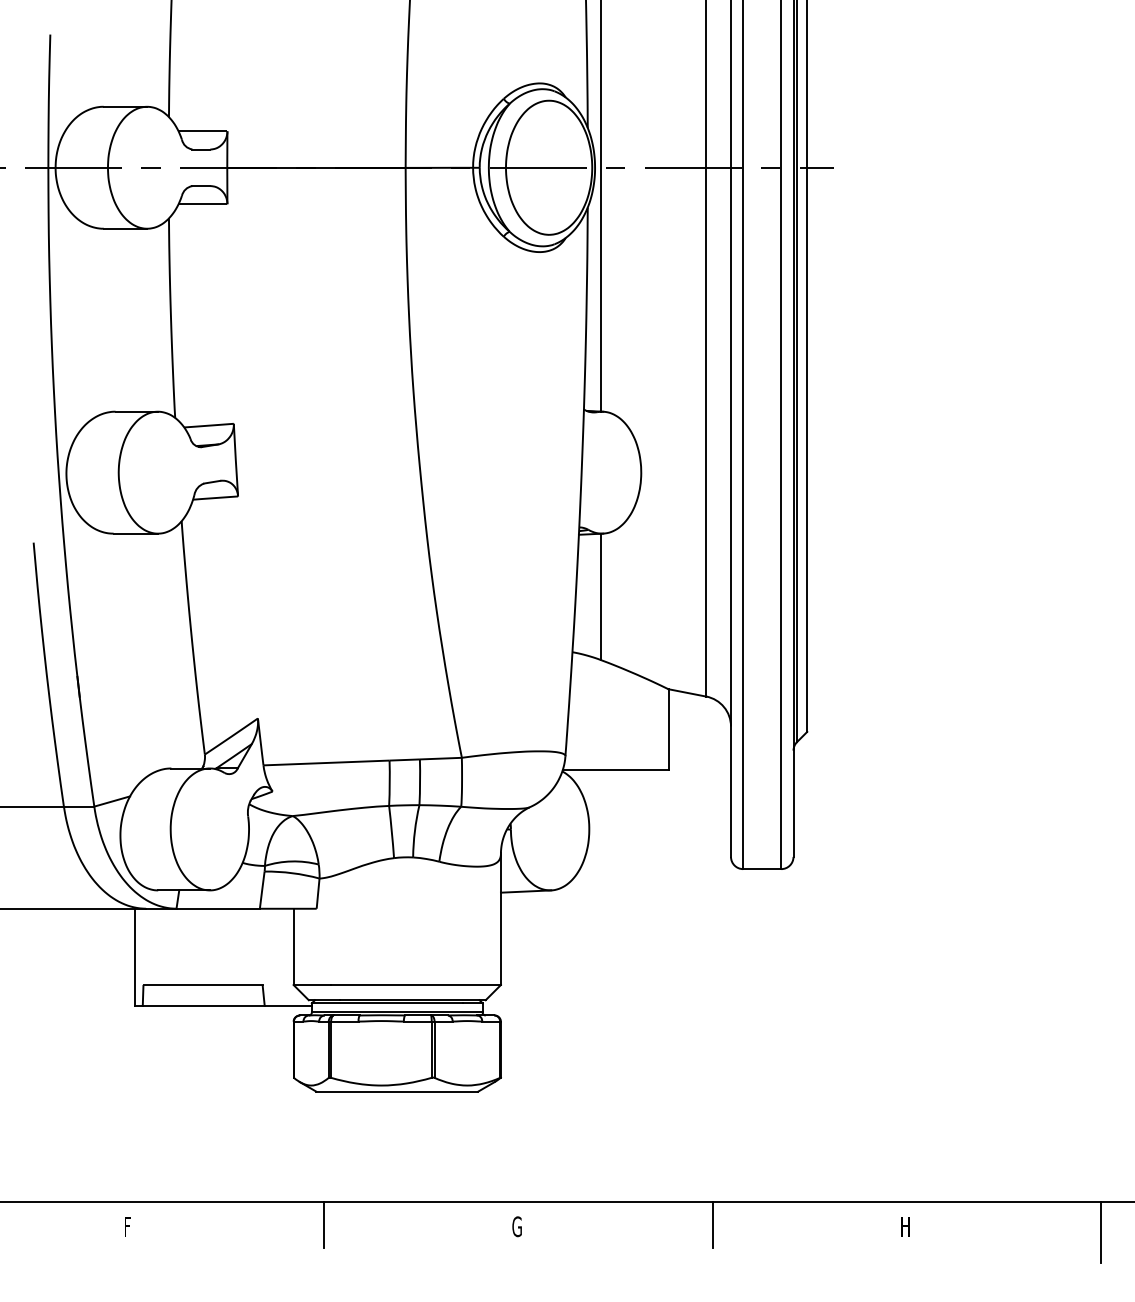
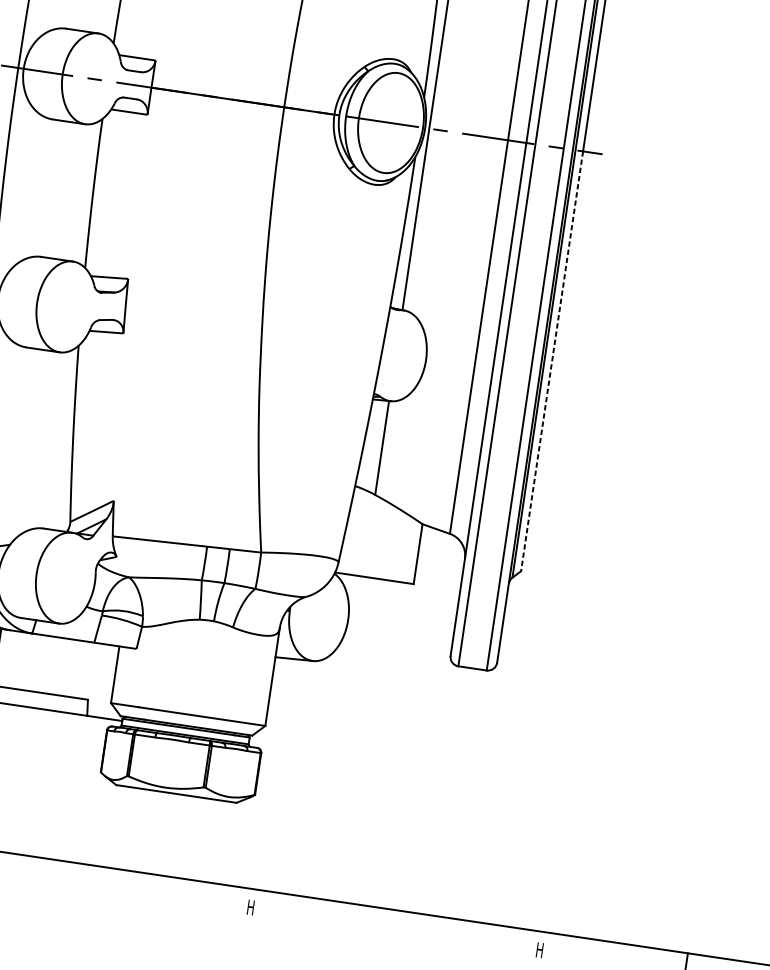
line: (807, 450) -> (552, 361), solid -> dashed
line: (324, 1224) -> (107, 884), removed
line: (712, 1224) -> (396, 927), removed
text: (516, 1226) -> (250, 907), G -> H

